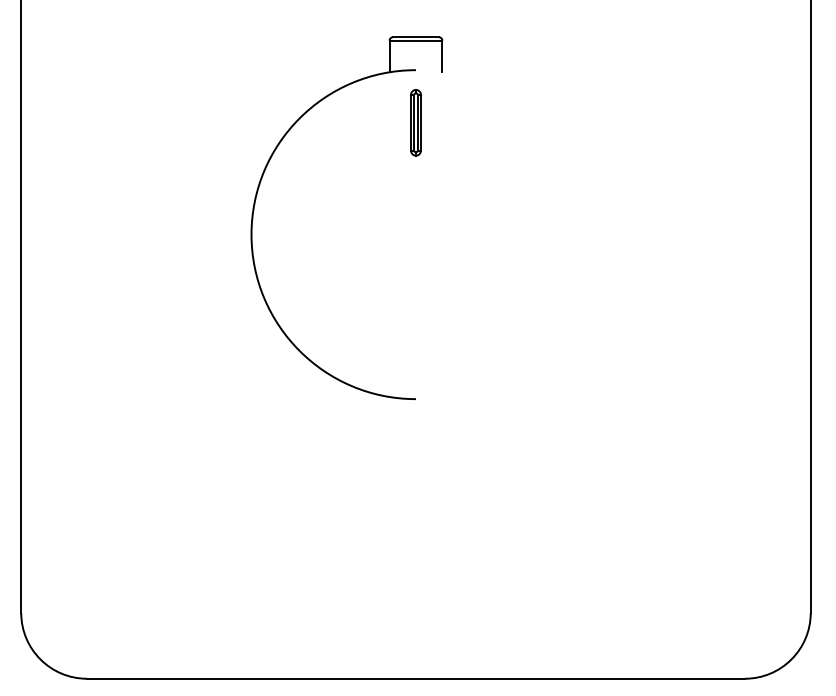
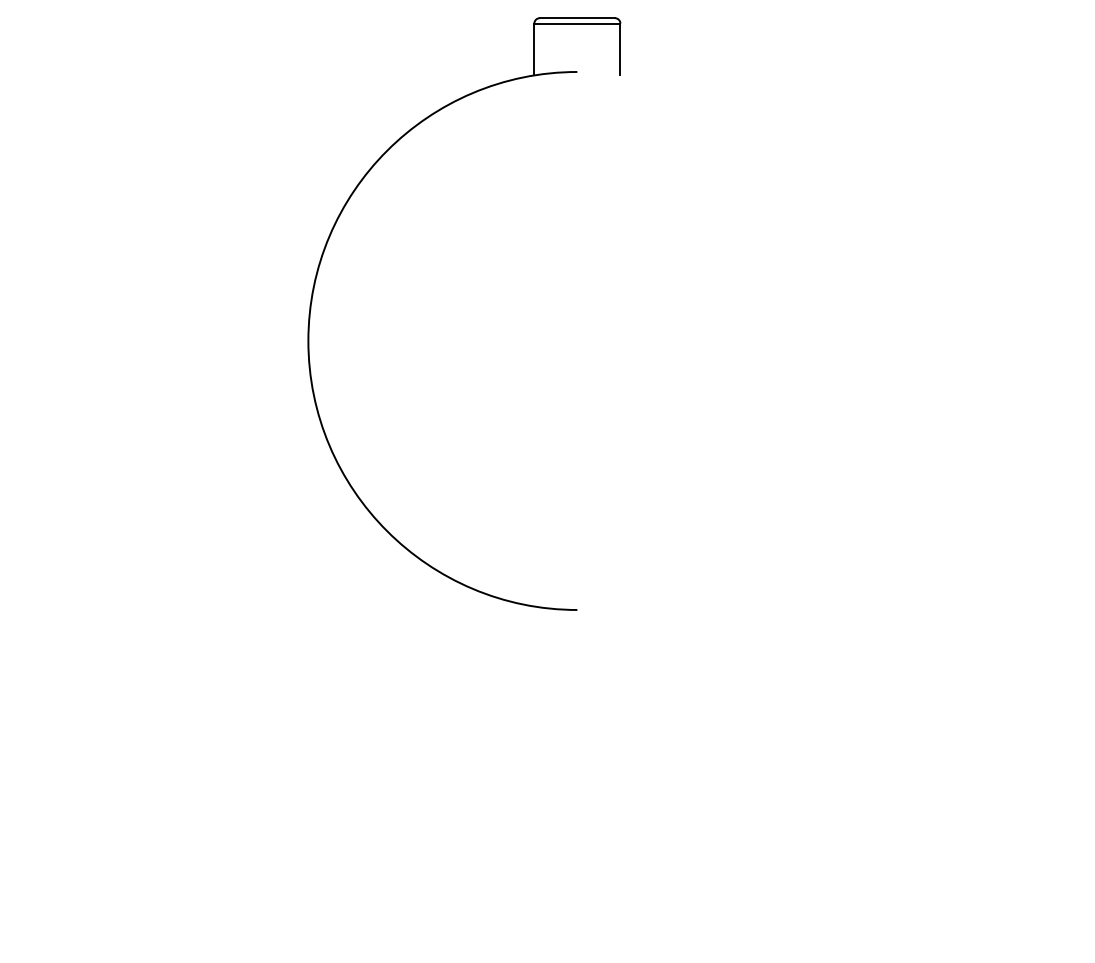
part: (415, 122) -> (576, 157), removed

